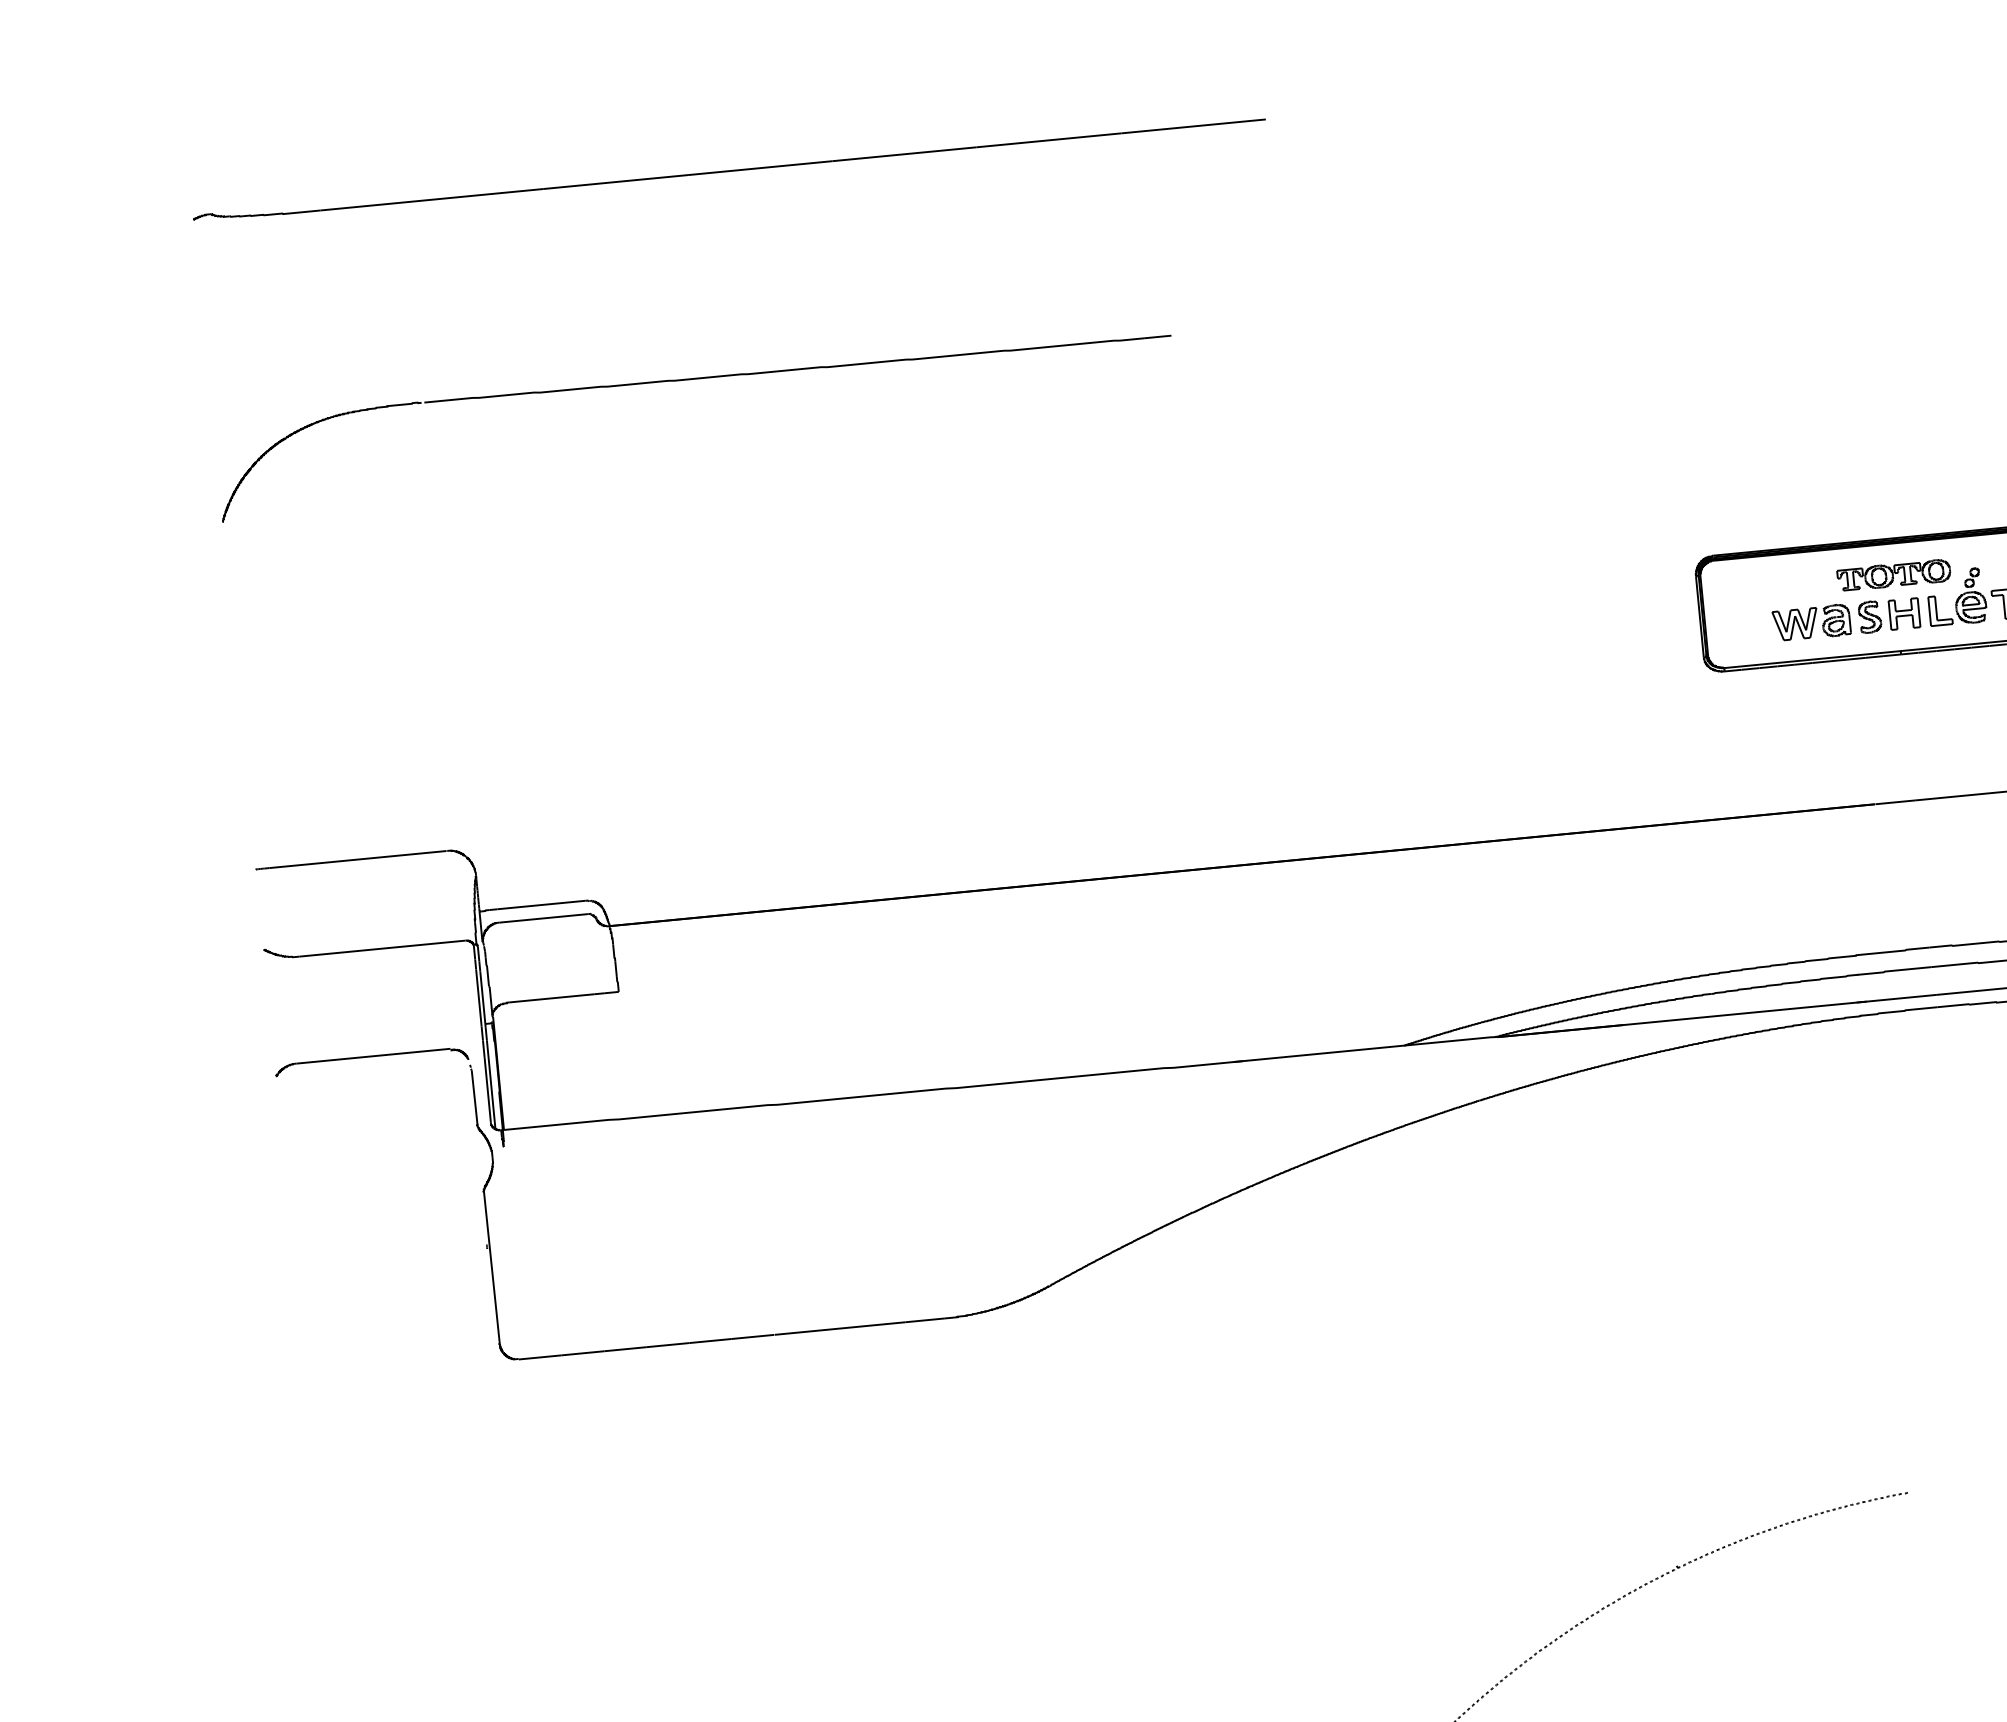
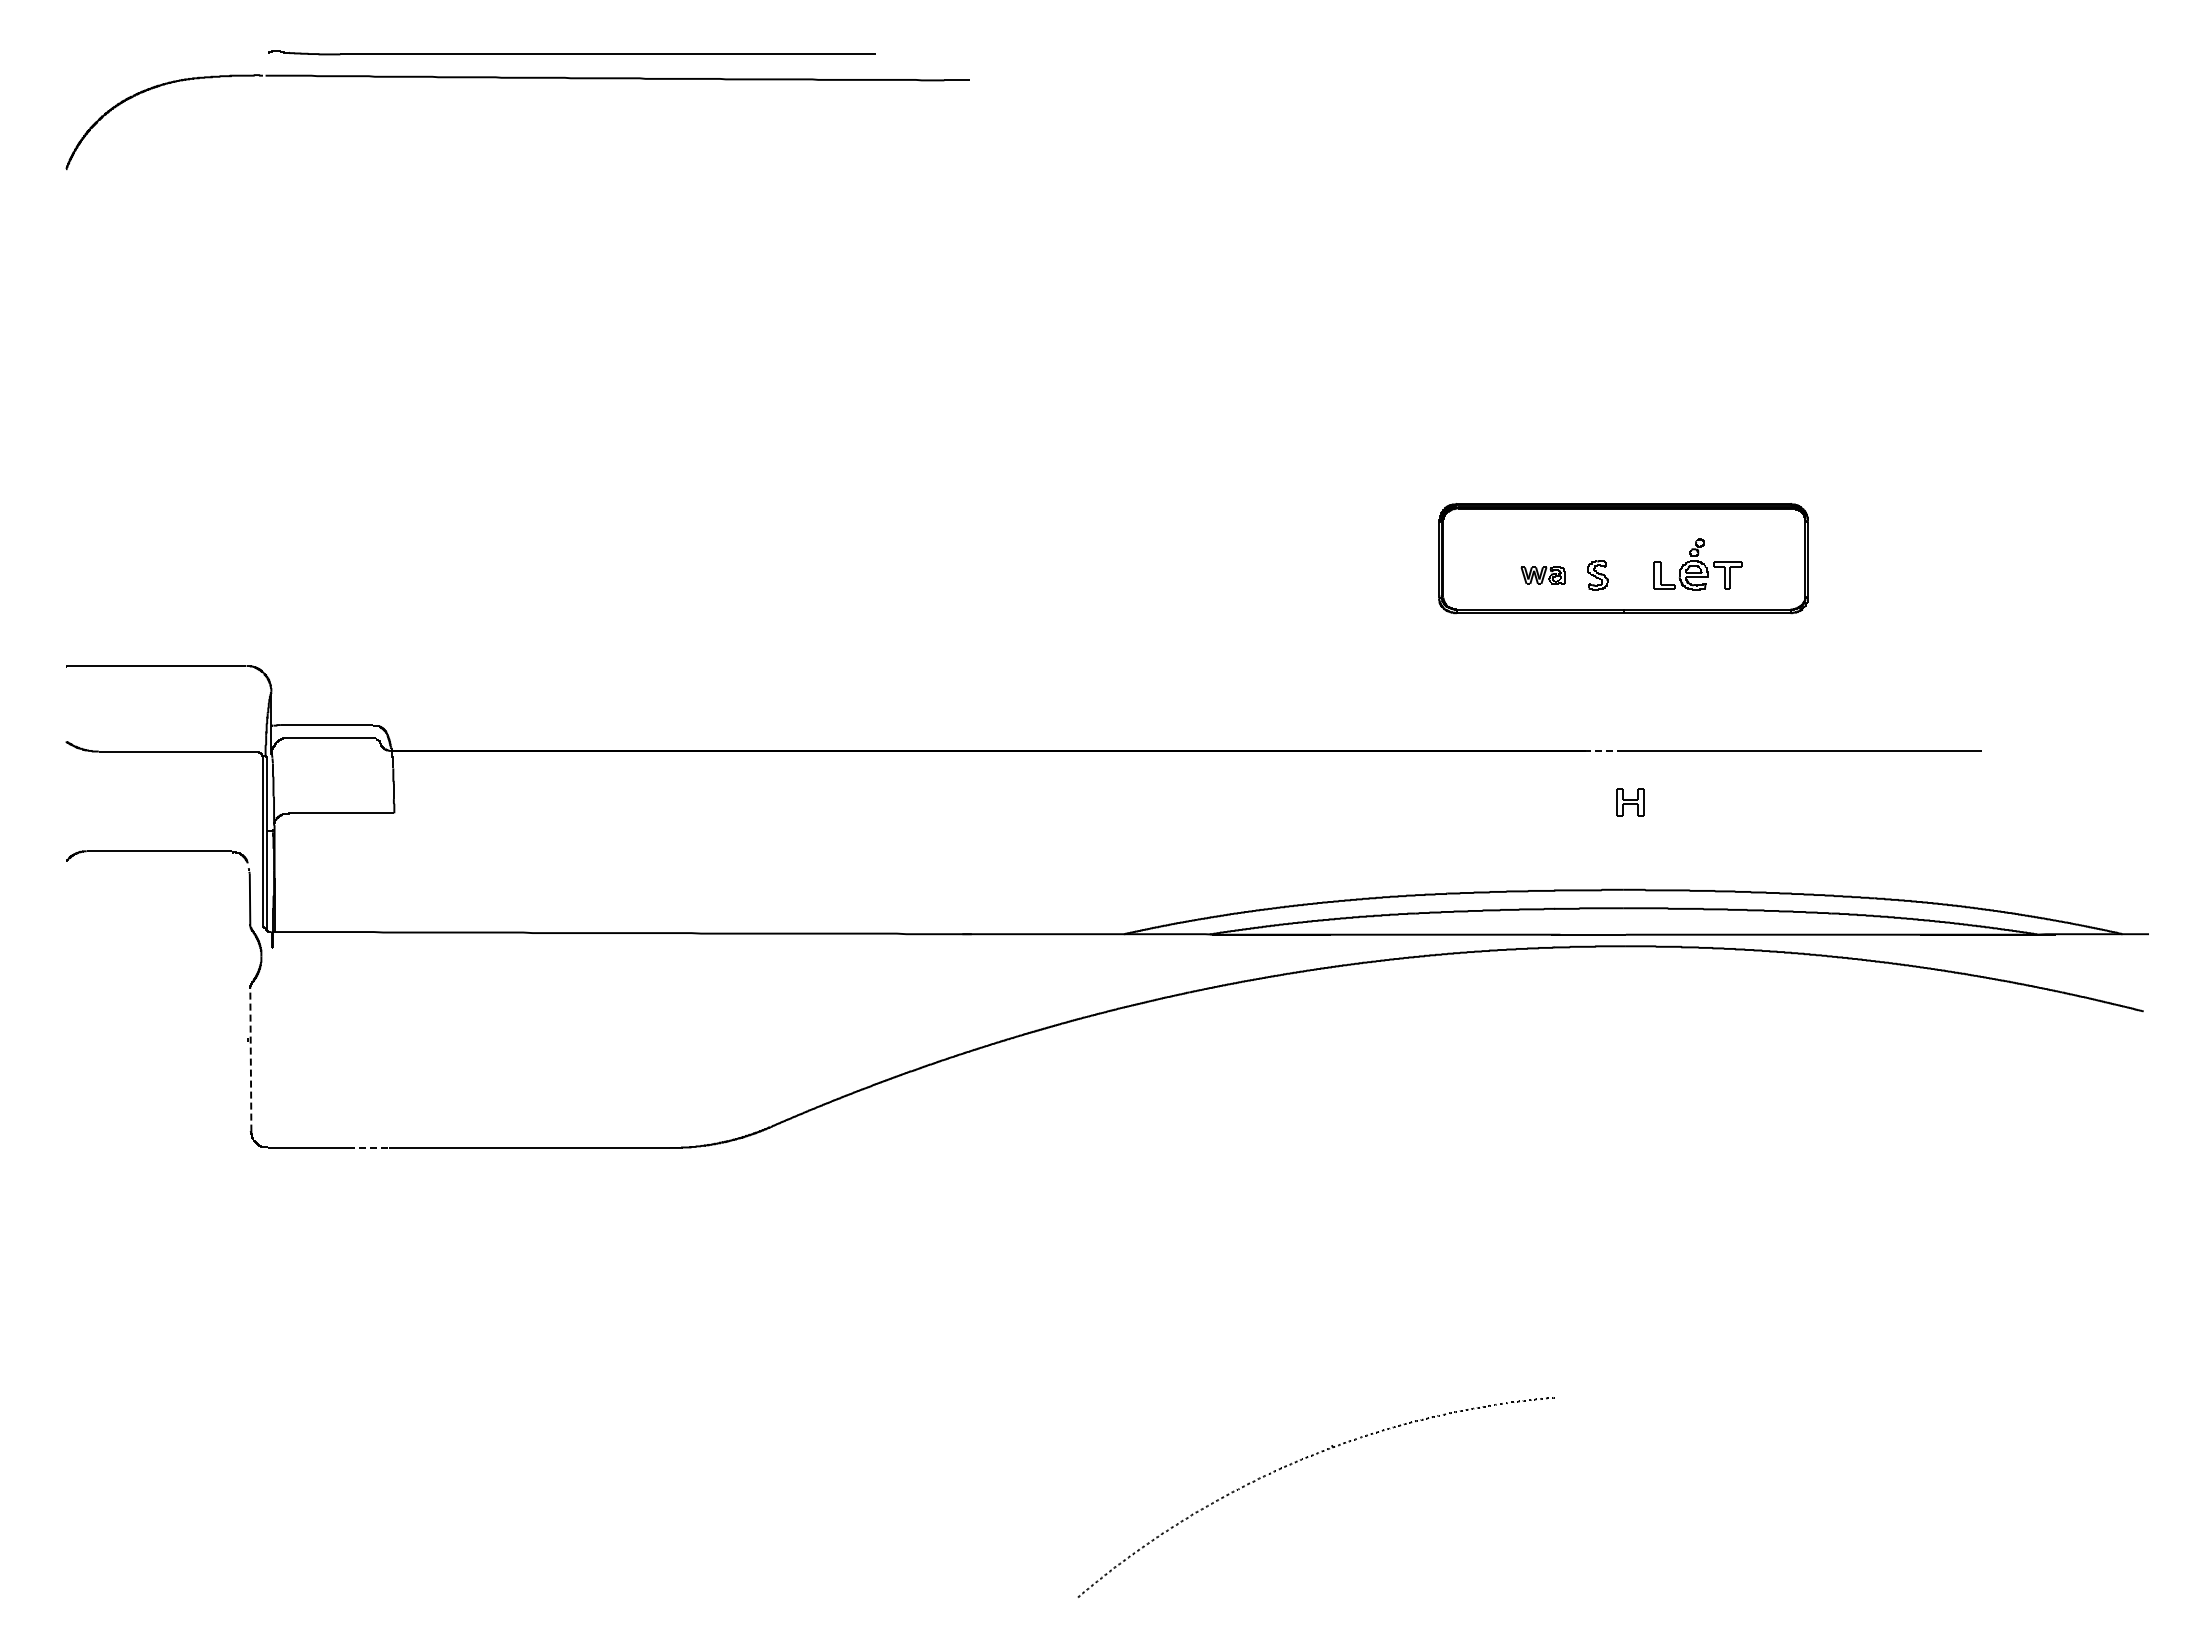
part: (728, 167) -> (571, 52), size x0.6
part: (691, 379) -> (517, 78), moved
part: (1894, 575) -> (1624, 538), removed
part: (1904, 613) -> (1630, 802), moved
part: (1811, 622) -> (1542, 575), size x0.6
line: (1895, 801) -> (1605, 750), solid -> dashed
line: (491, 1267) -> (250, 1059), solid -> dashed
line: (625, 1348) -> (368, 1147), solid -> dashed

